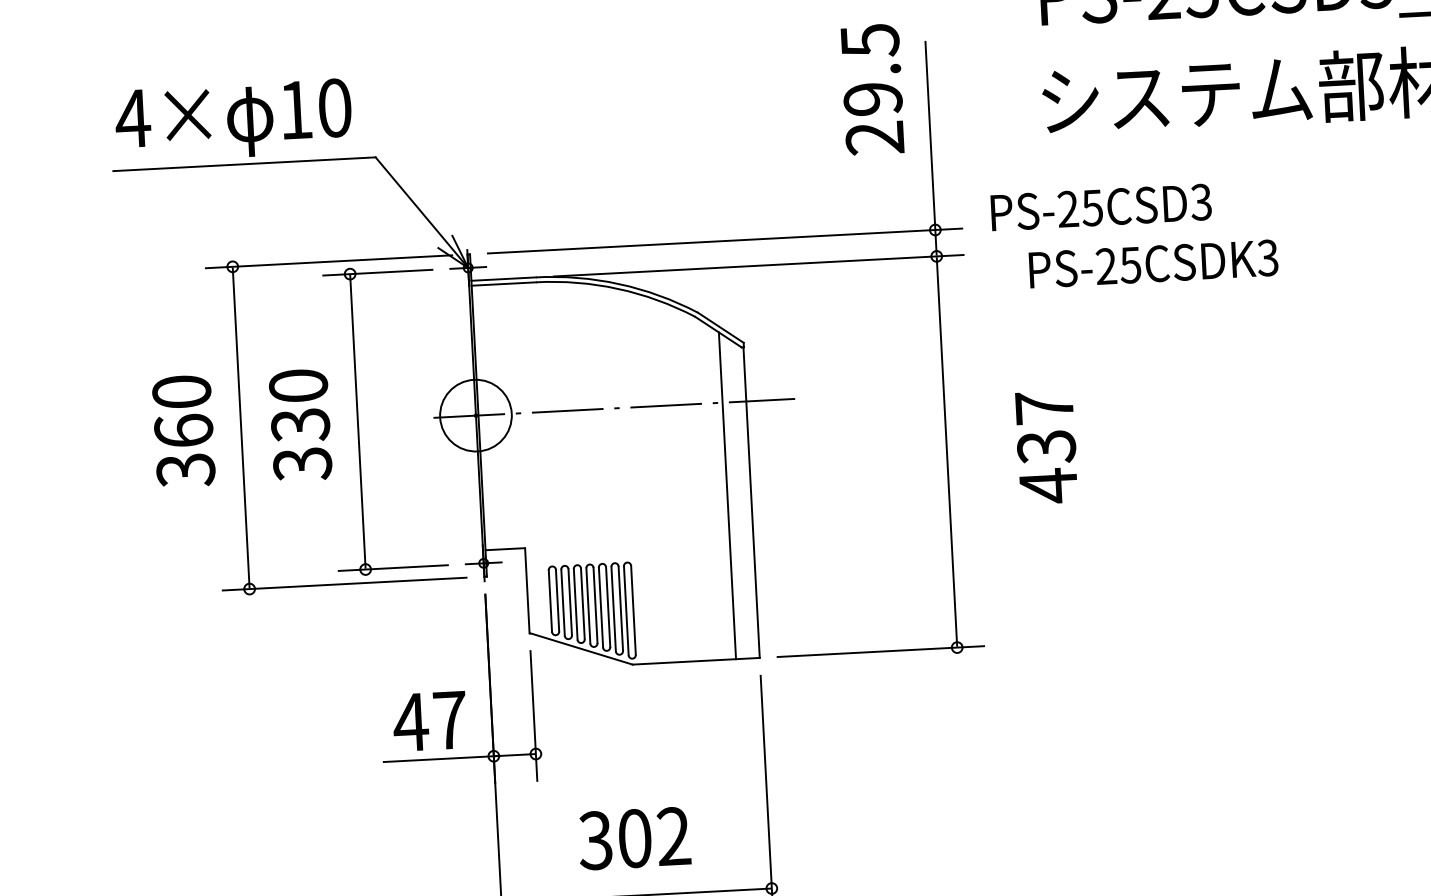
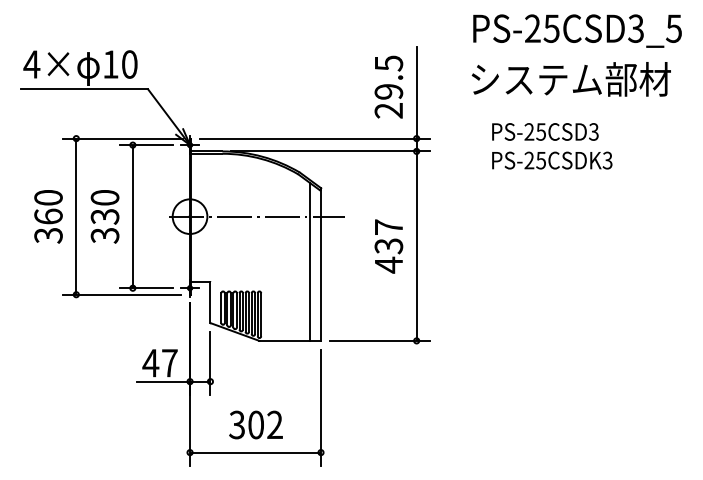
text: (871, 88) -> (388, 86), moved
text: (1101, 206) -> (545, 131), moved
text: (1154, 263) -> (552, 160), moved
text: (1045, 447) -> (388, 246), moved

